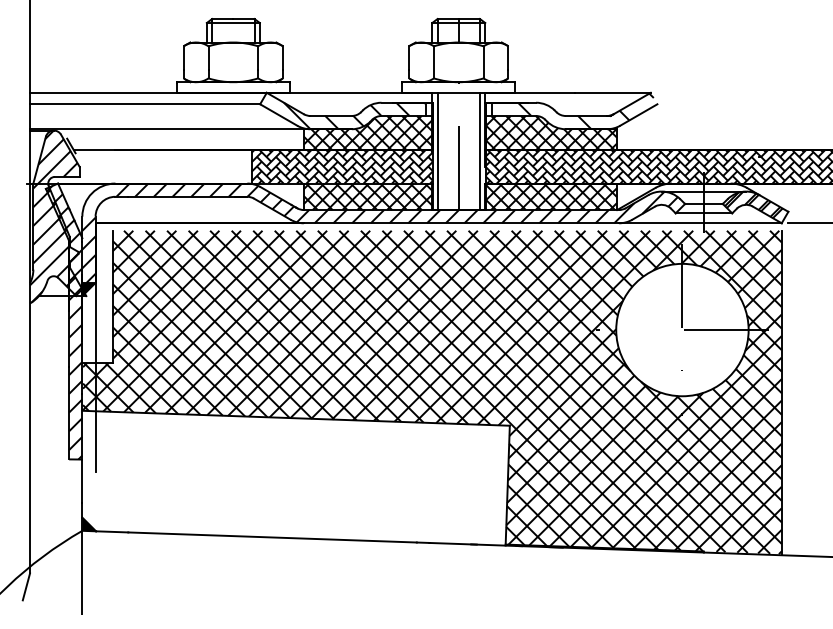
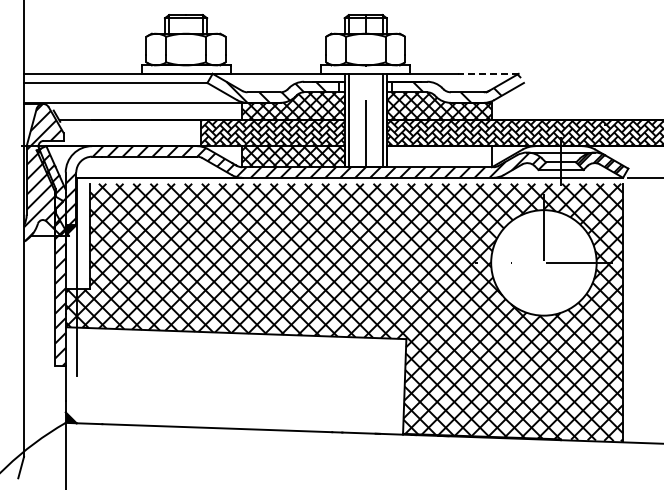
line: (611, 92) -> (487, 73), solid -> dashed
hatch: (551, 196) -> (439, 156), removed

